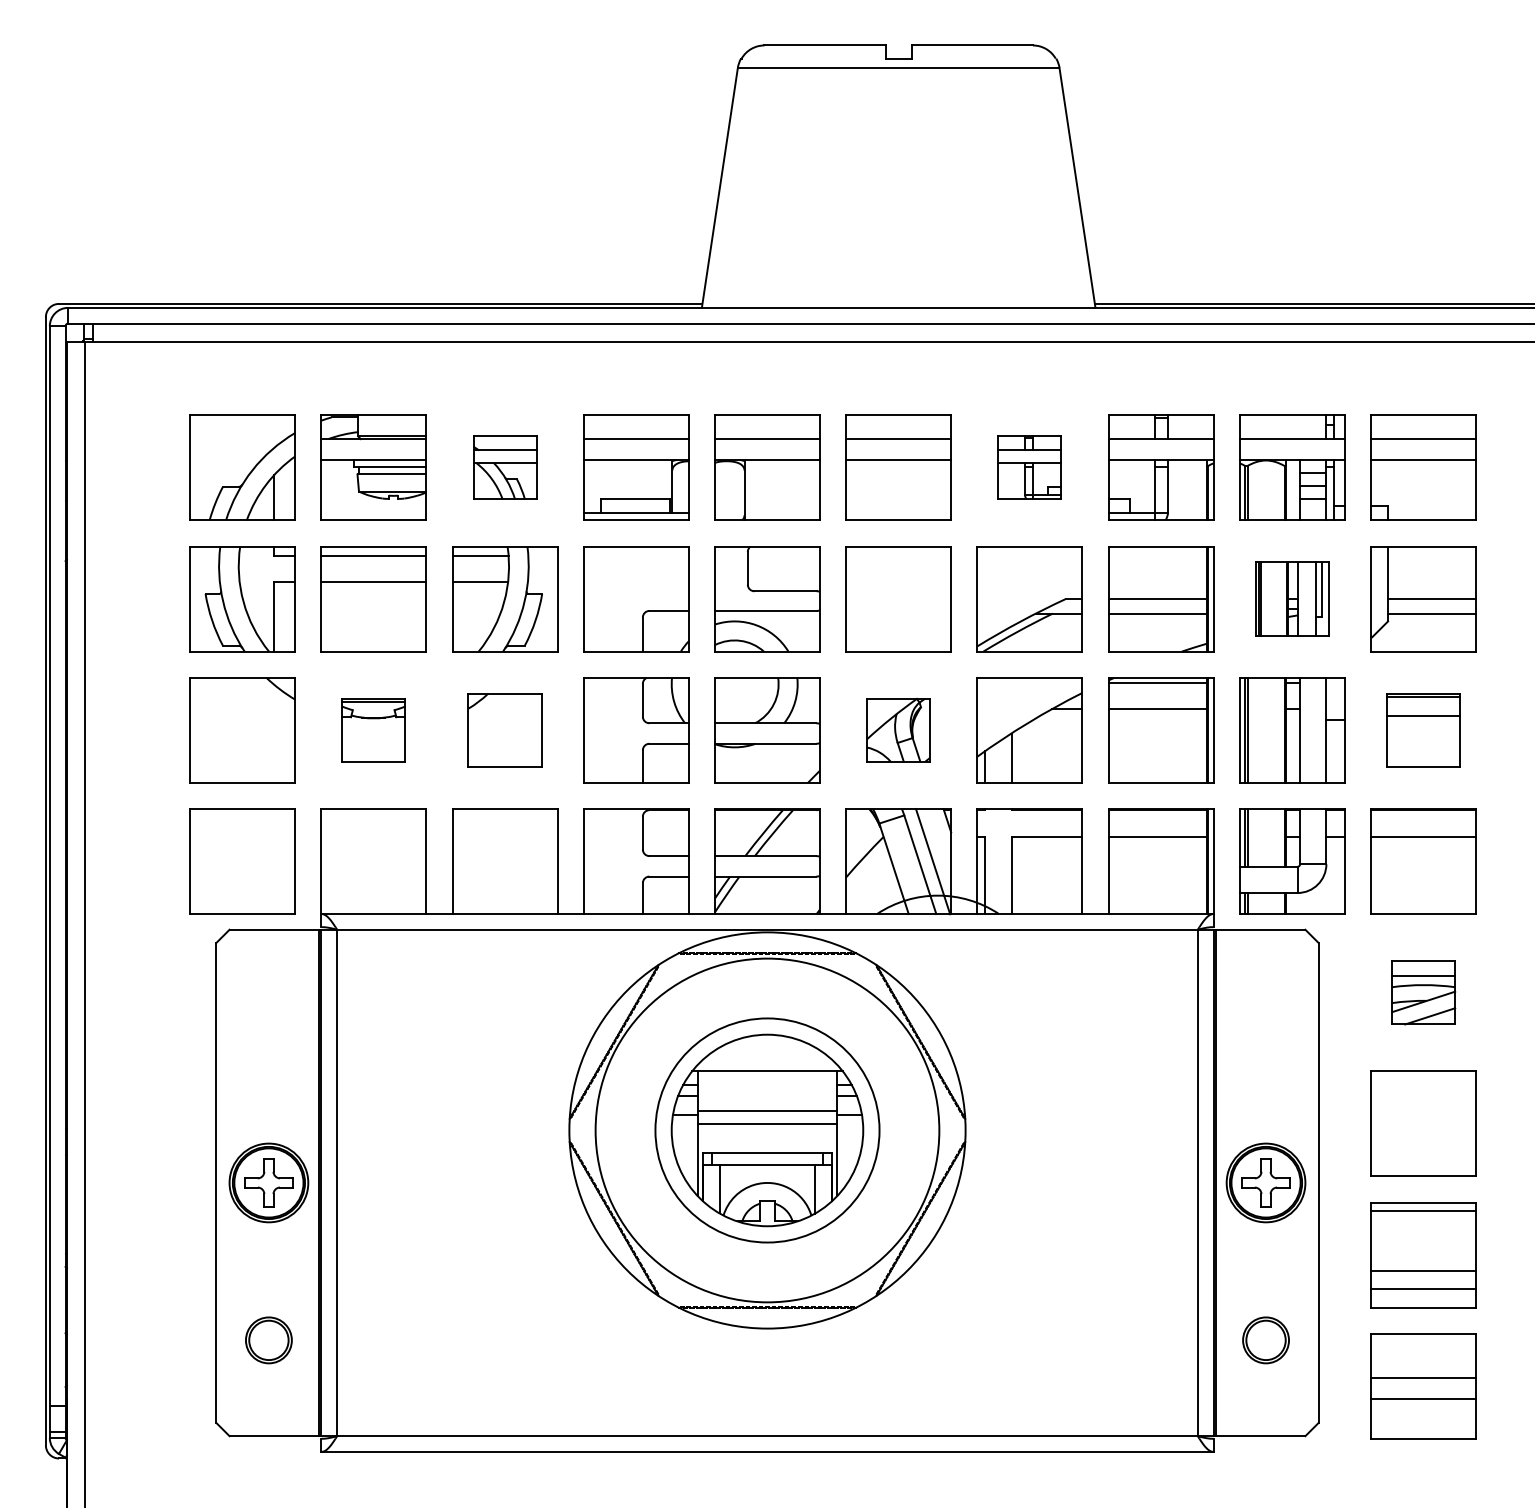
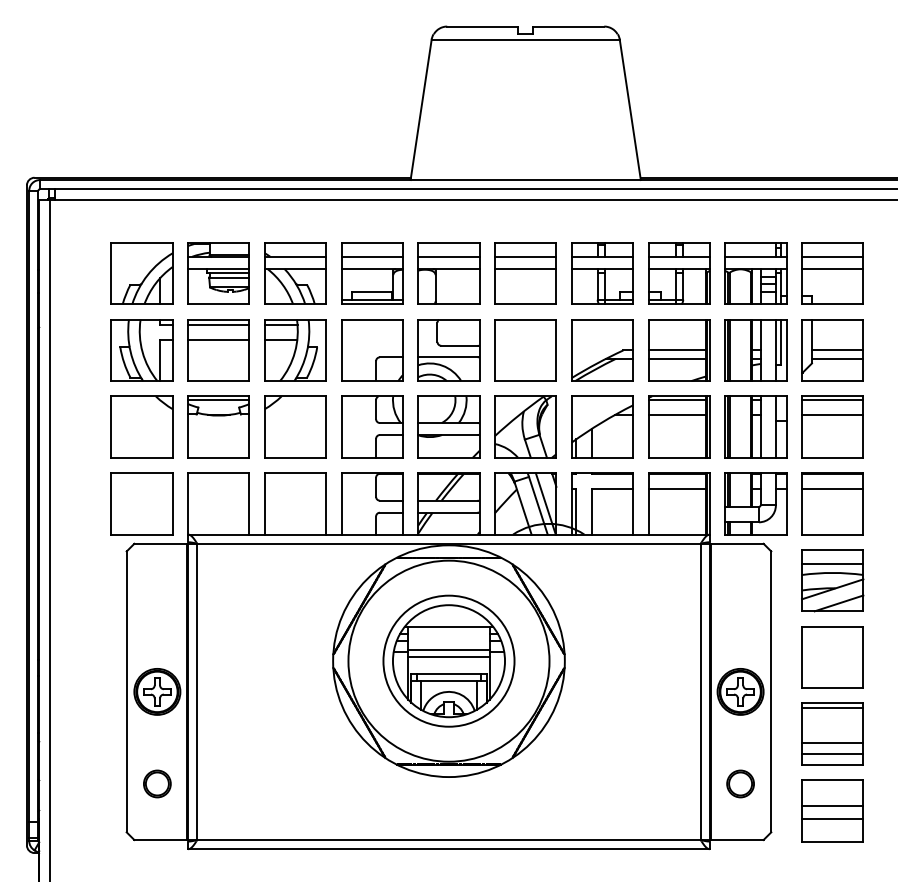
part: (505, 467) -> (295, 273), size x1.67
part: (1029, 467) -> (602, 273), size x1.67
part: (1291, 599) -> (755, 350), size x1.43
part: (373, 729) -> (218, 426), size x1.67
part: (505, 729) -> (295, 426), size x1.43
part: (898, 729) -> (525, 426), size x1.67
part: (1423, 729) -> (832, 426), size x1.43
part: (1423, 992) -> (832, 580), size x1.67

